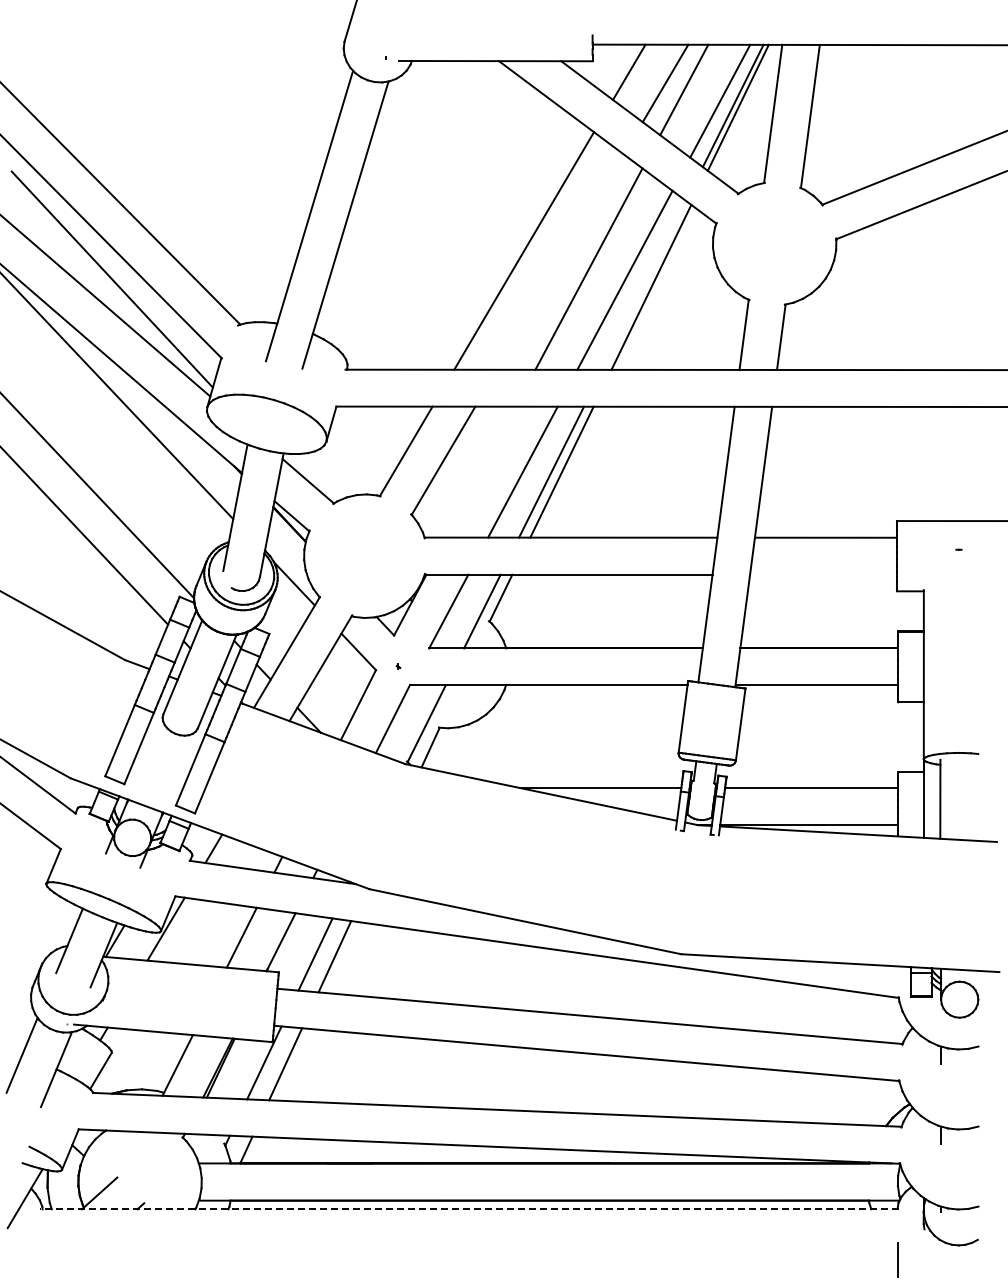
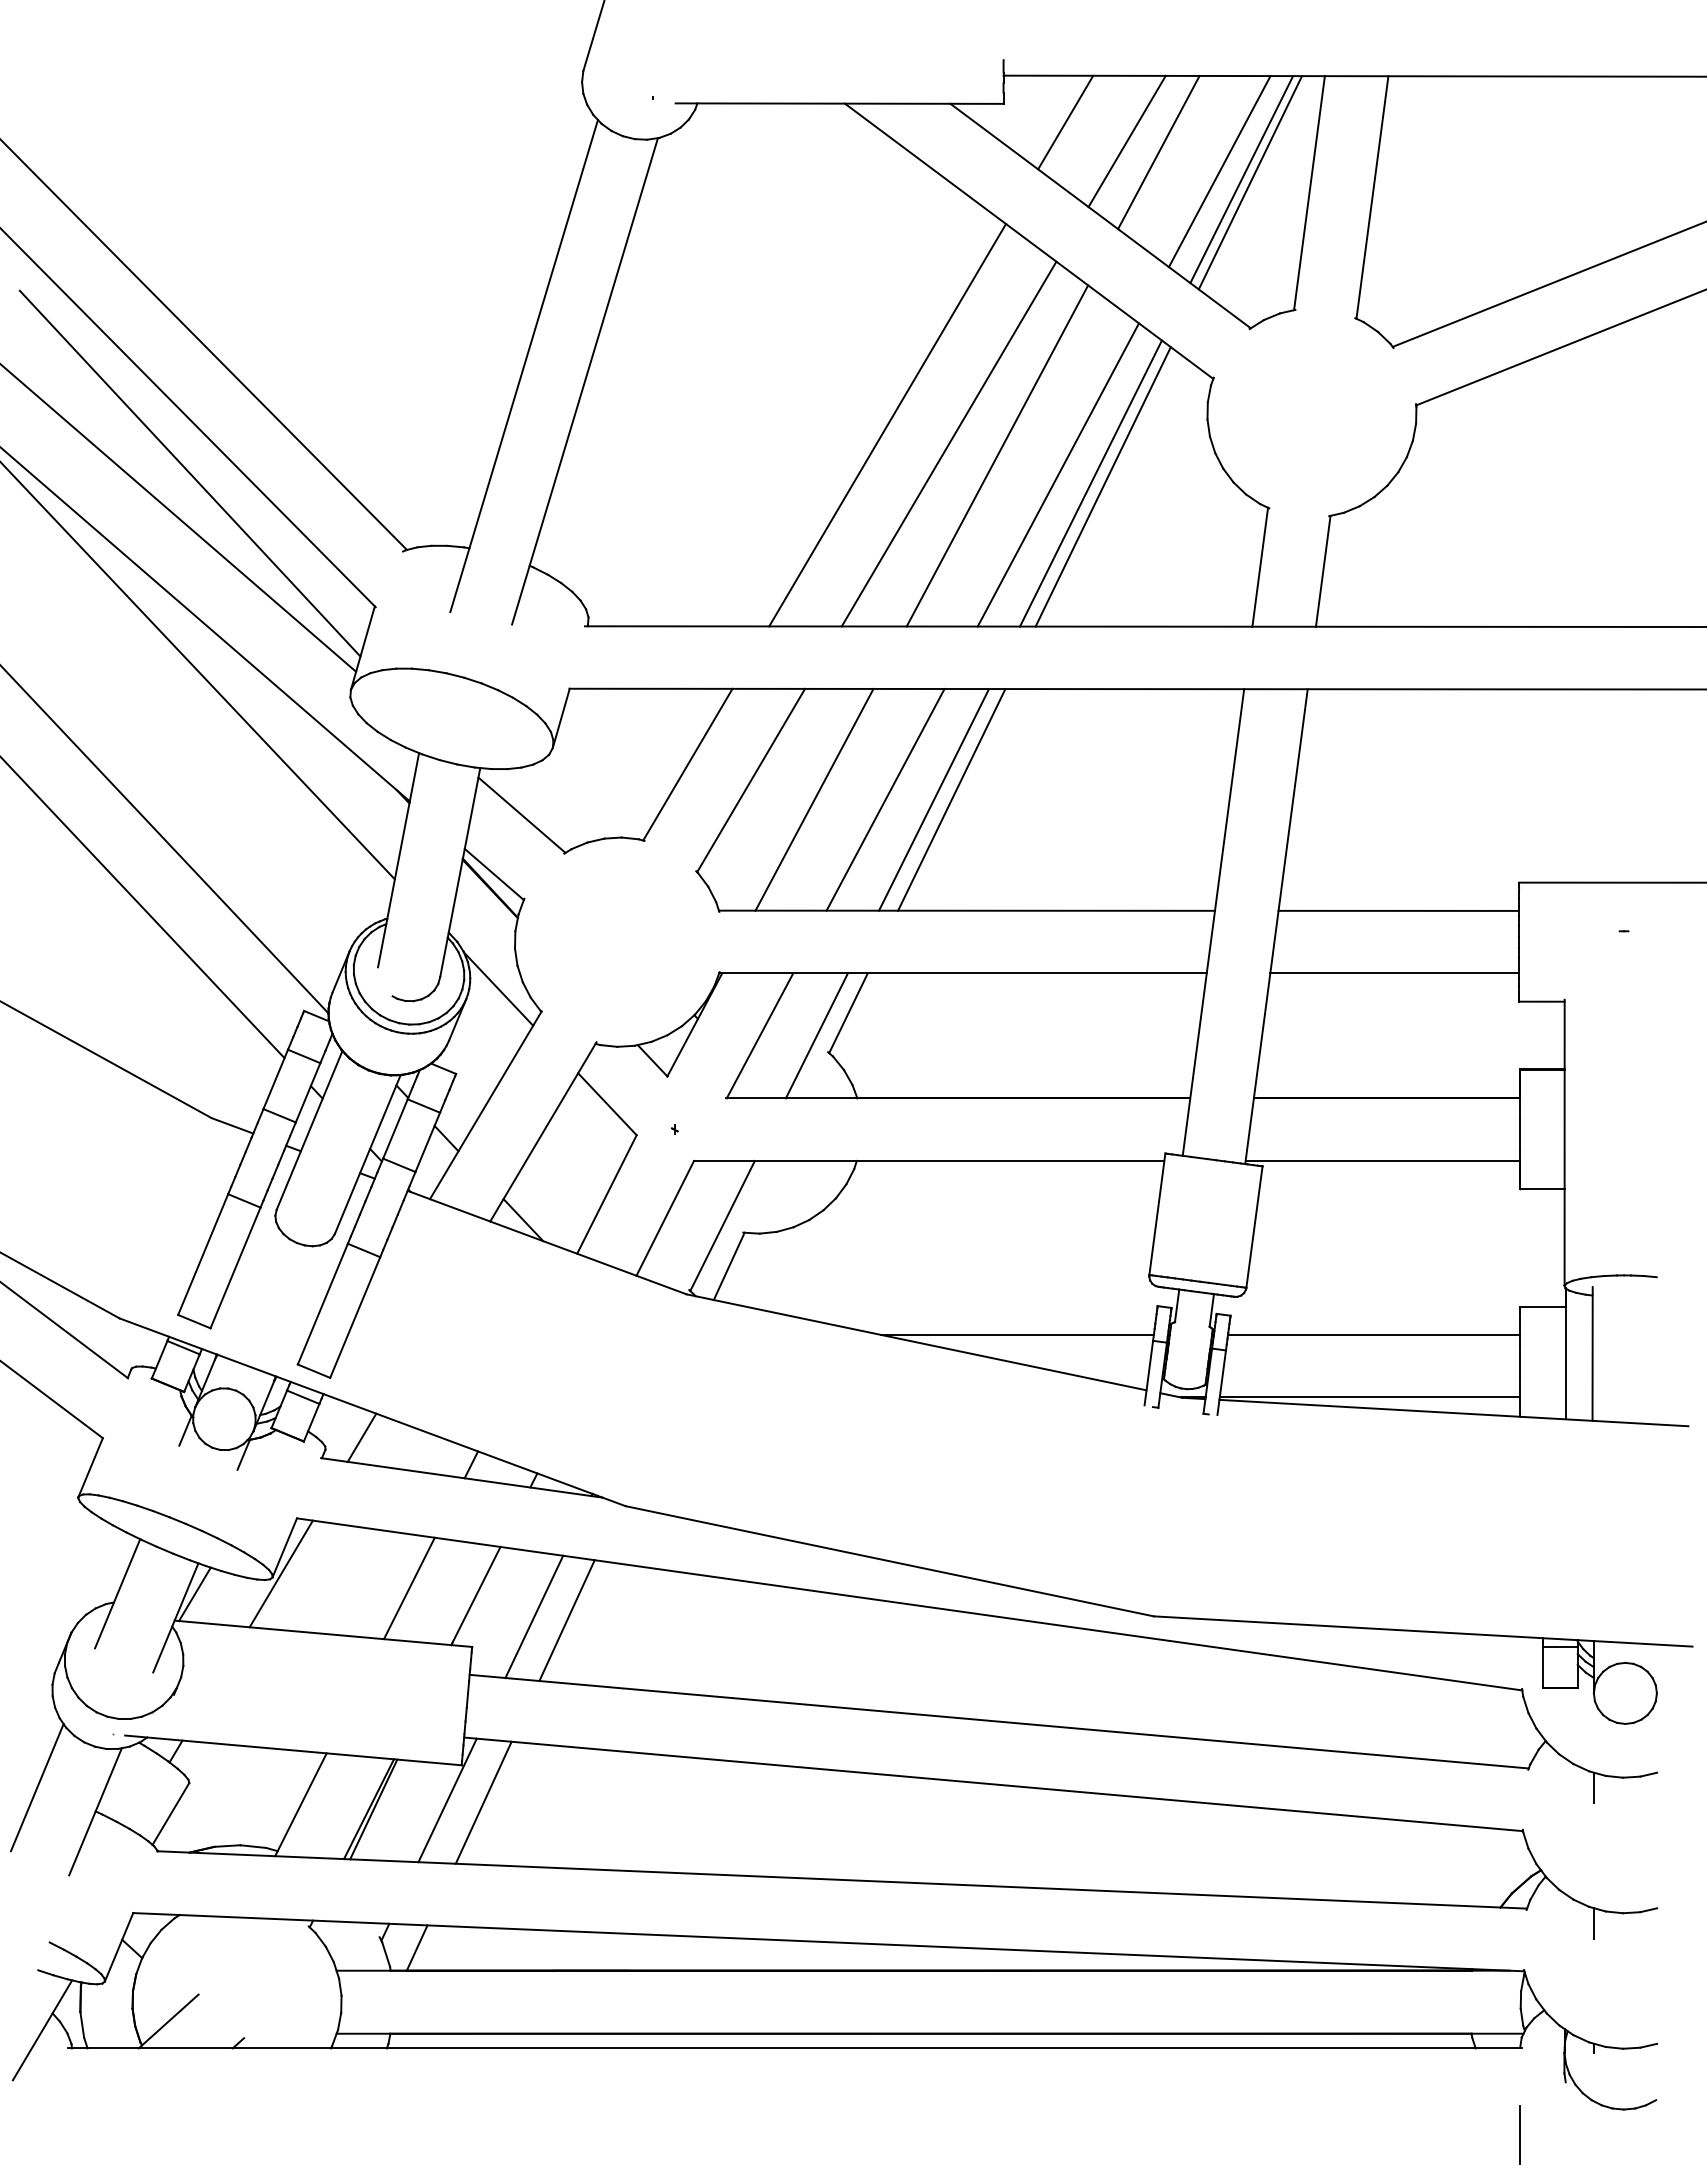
line: (560, 261) -> (949, 443), added
line: (644, 284) -> (1091, 481), added
line: (480, 471) -> (813, 798), added
line: (823, 574) -> (1394, 973), added
line: (469, 1209) -> (795, 2048), dashed -> solid

